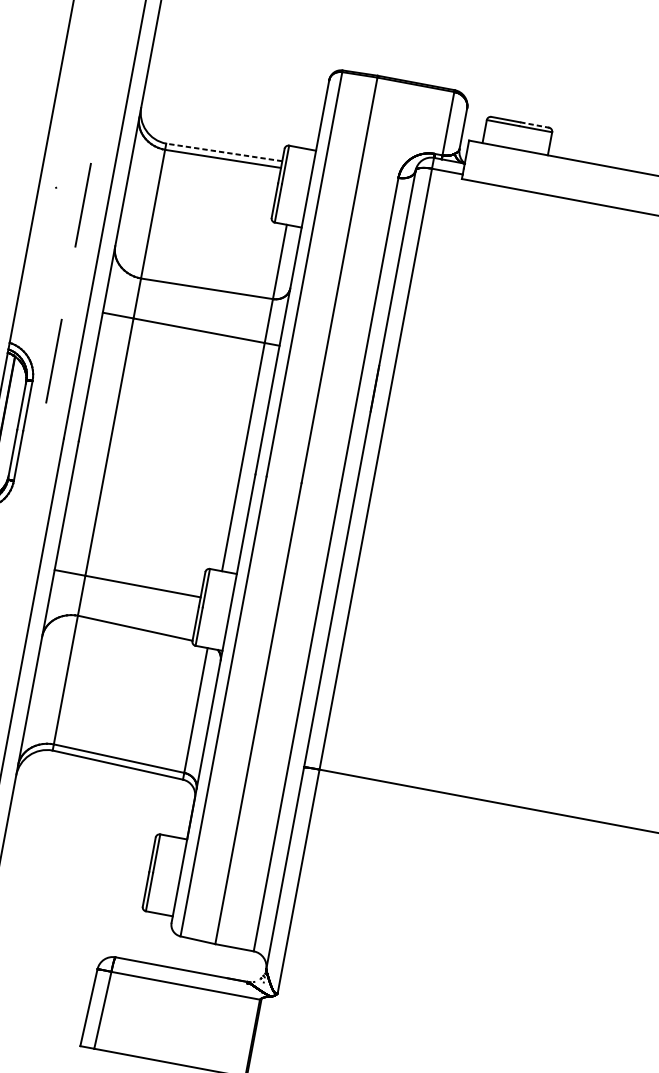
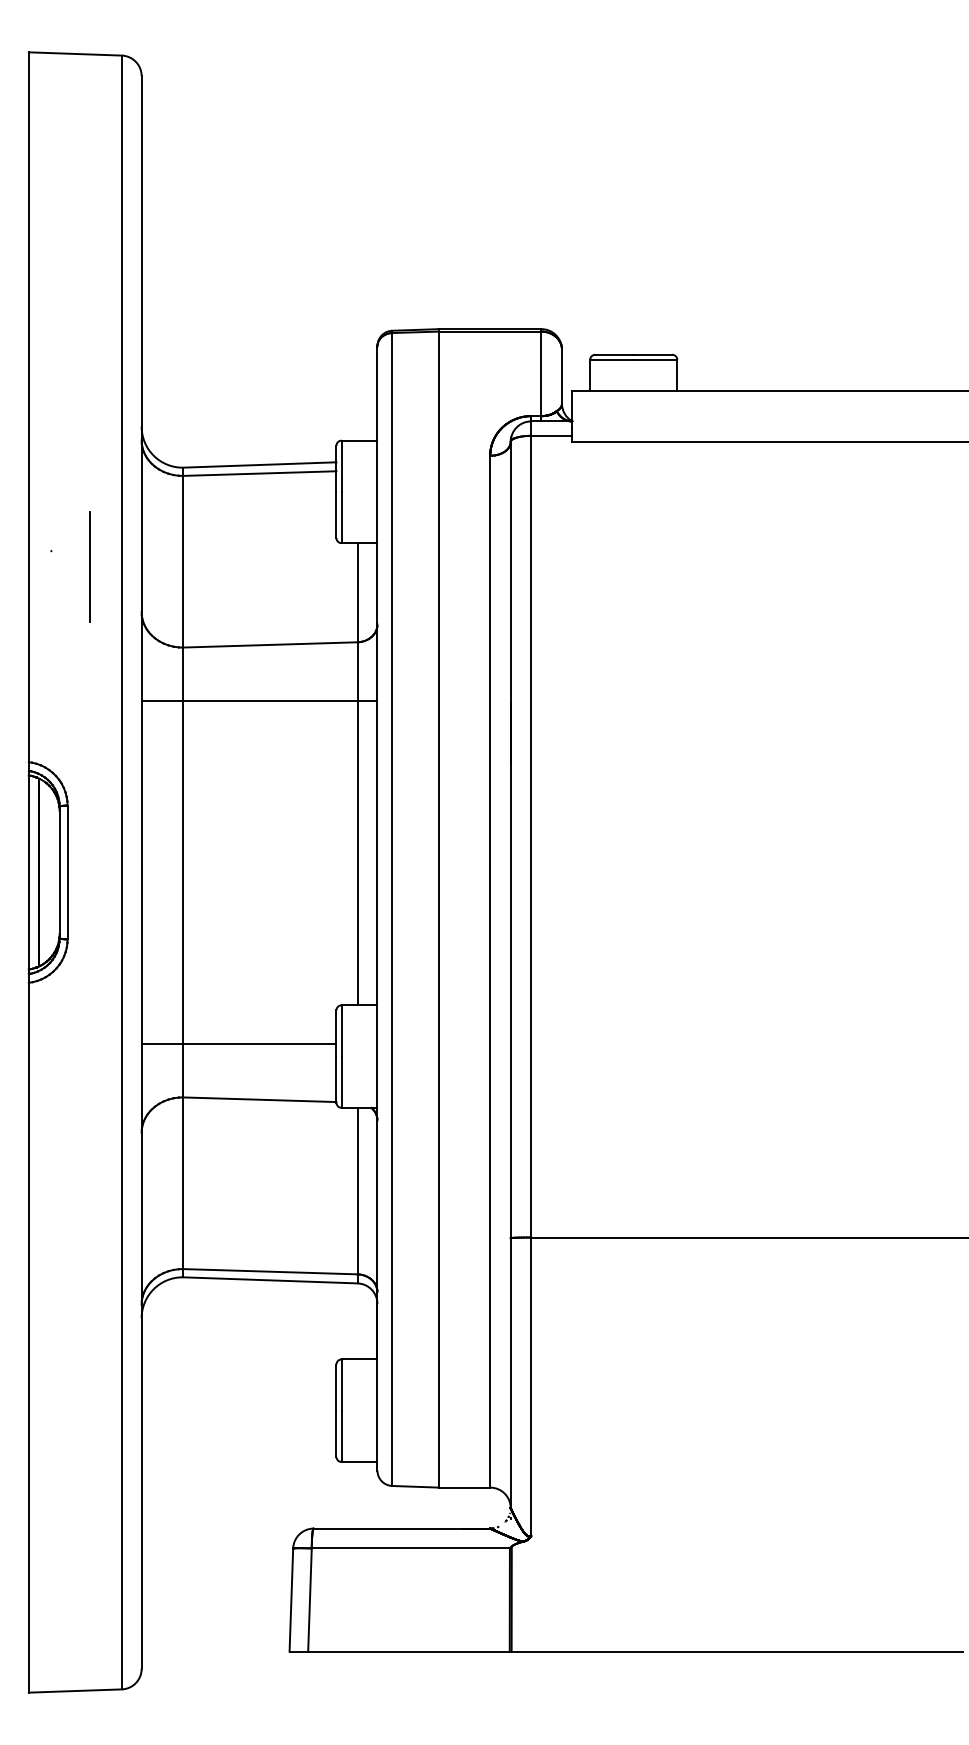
line: (535, 124) -> (653, 354), dashed -> solid
line: (224, 152) -> (259, 465), dashed -> solid
line: (53, 360) -> (89, 774), removed

